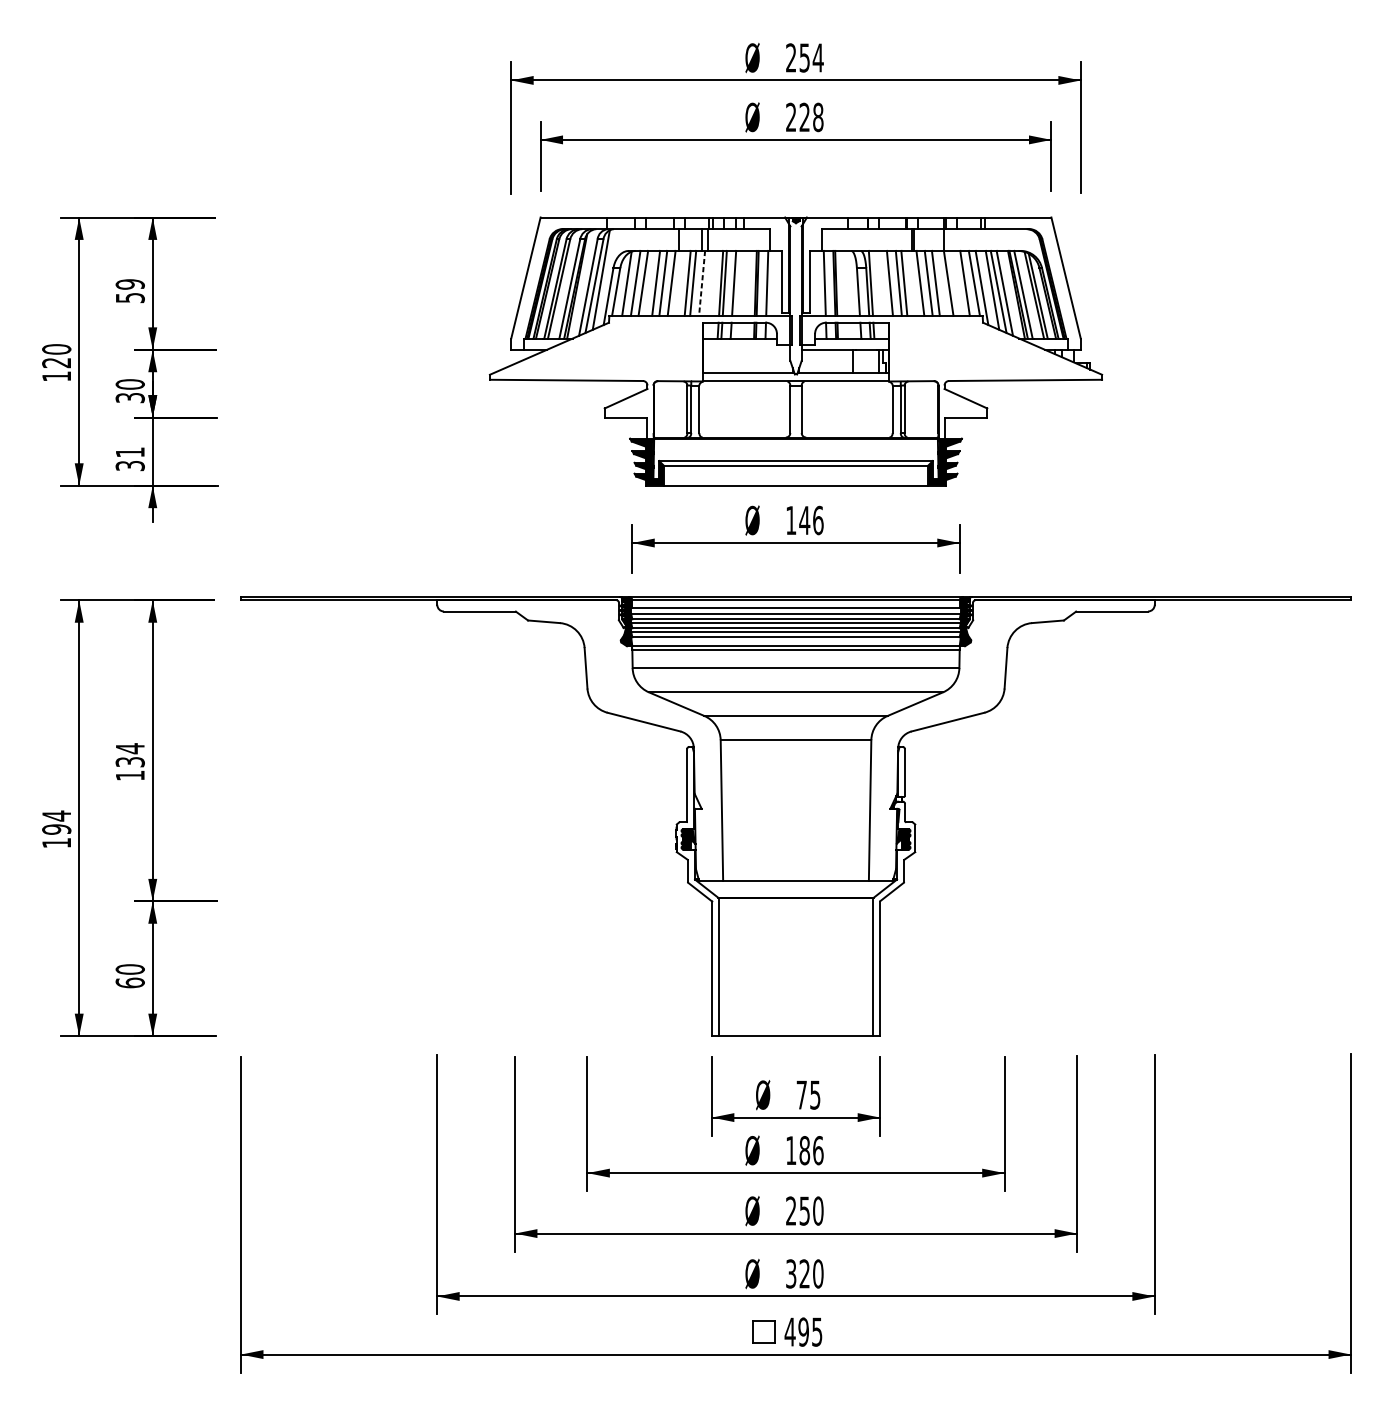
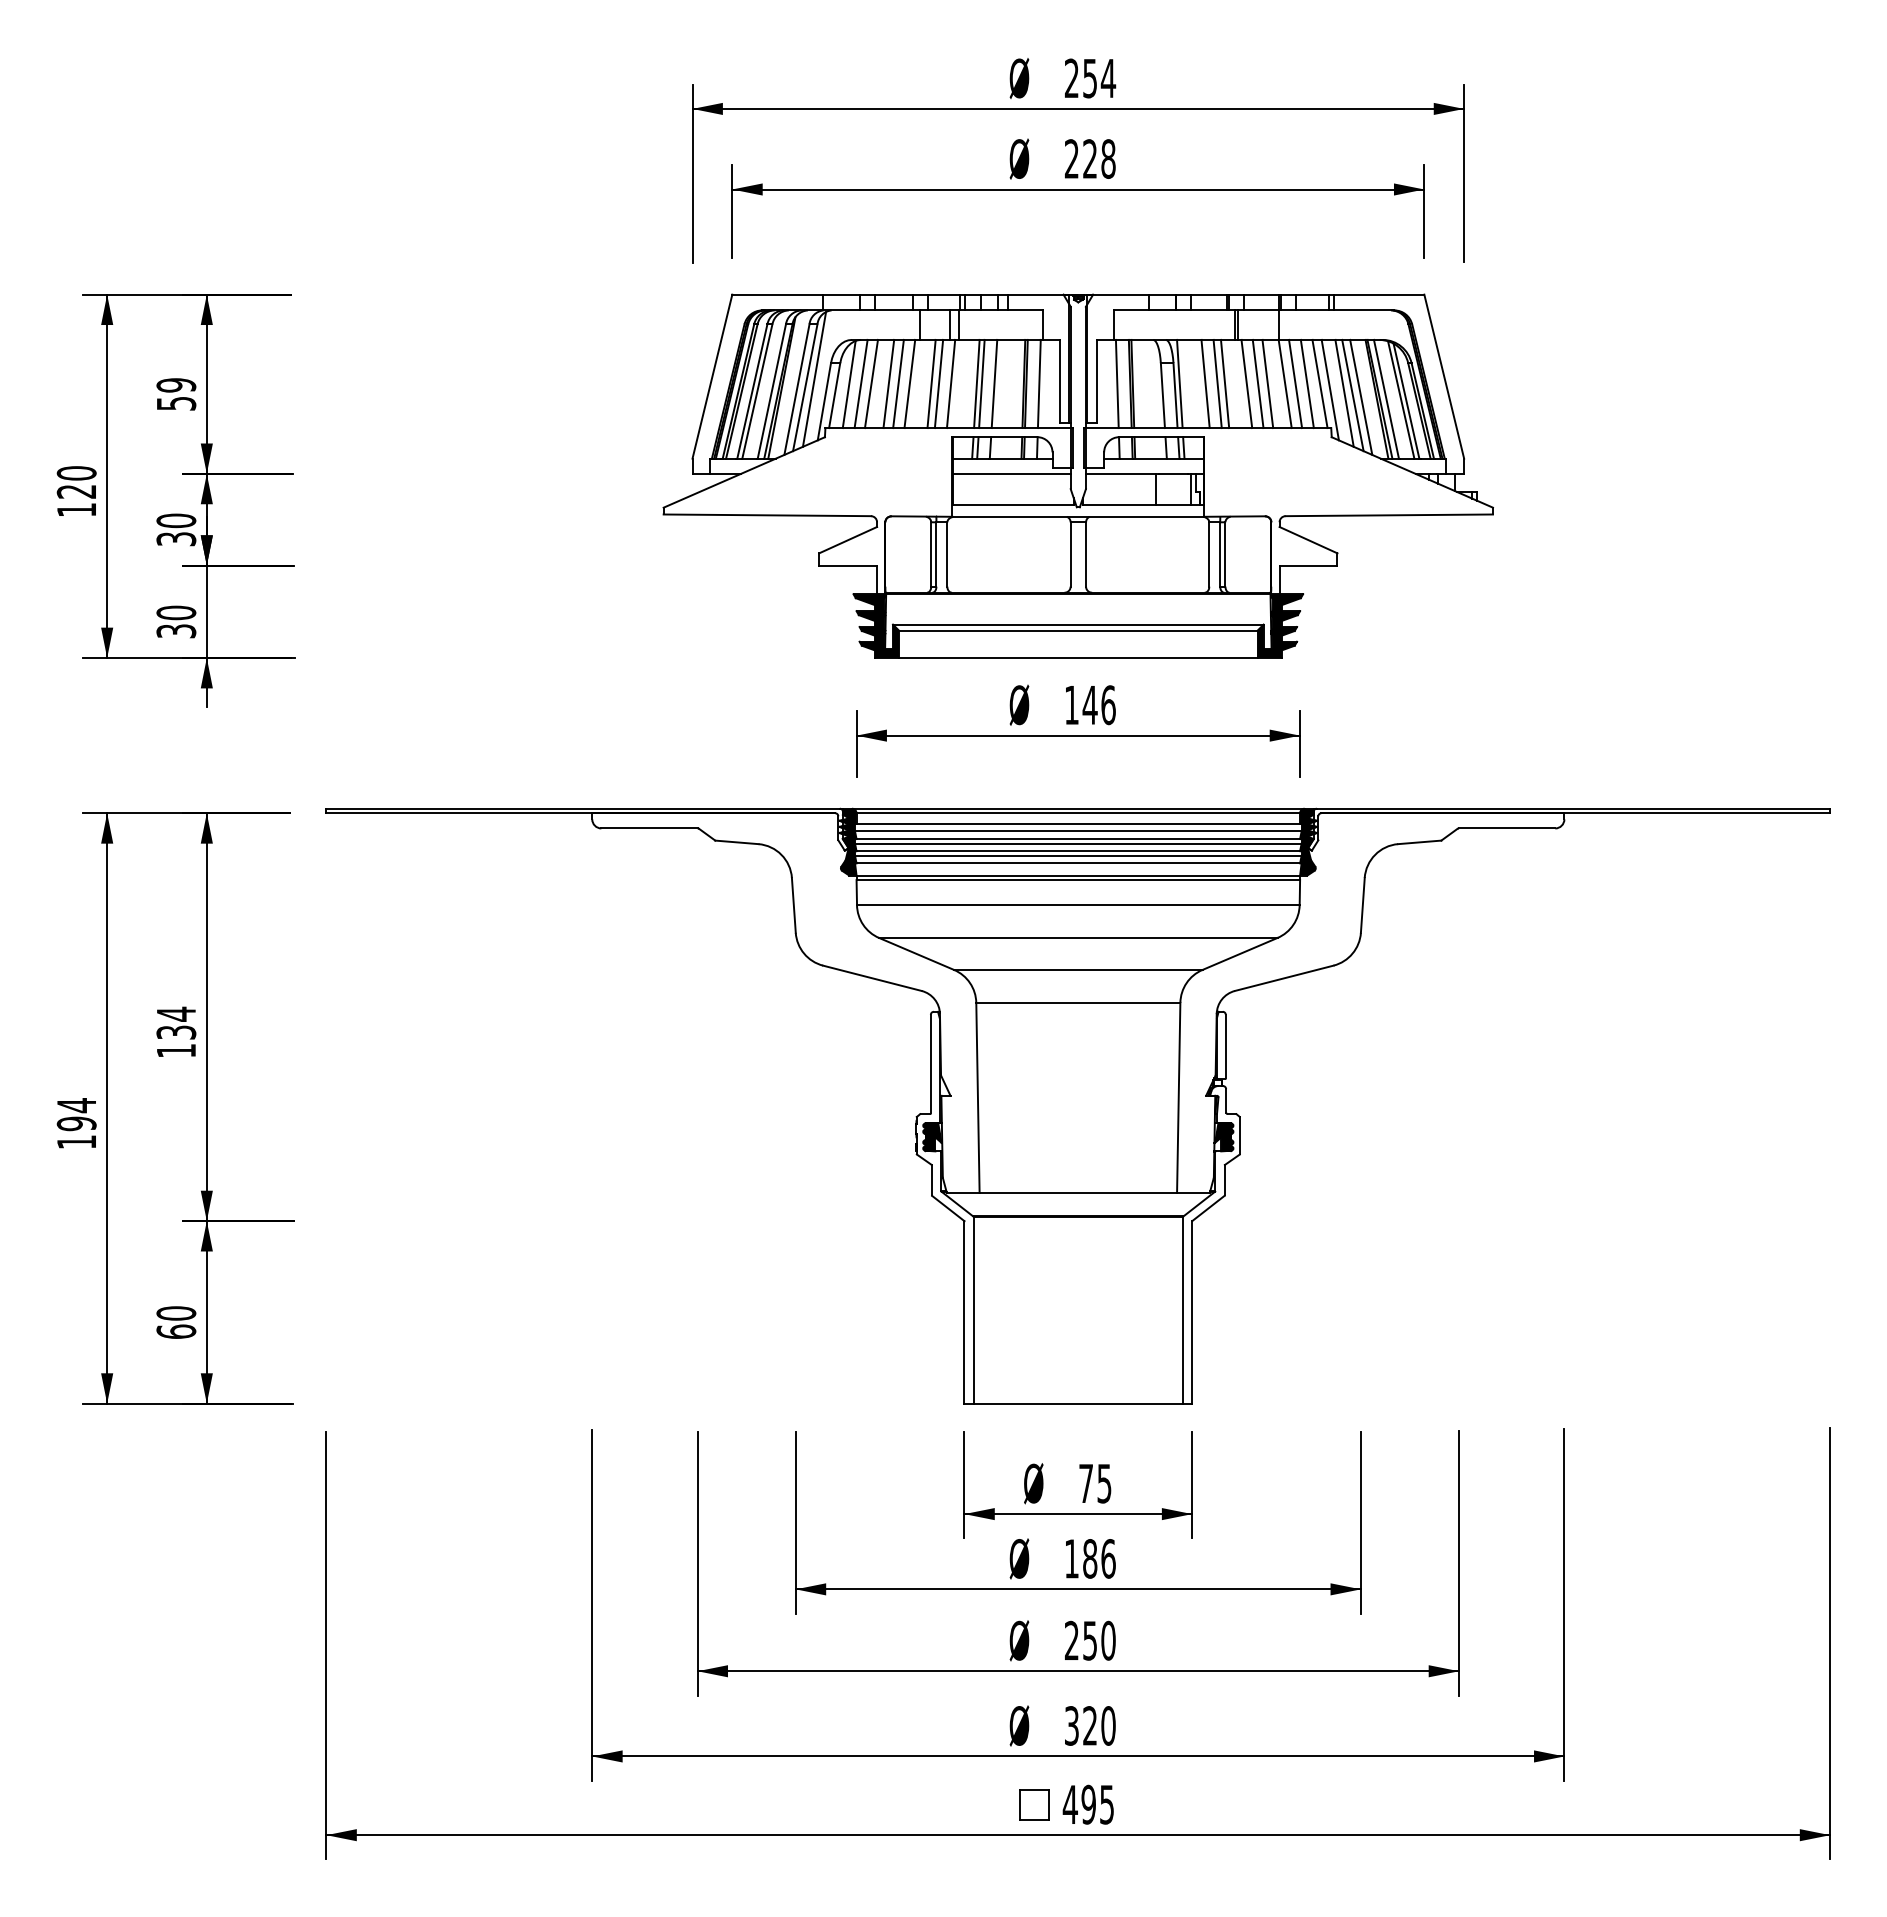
line: (702, 283) -> (951, 384), dashed -> solid
line: (956, 283) -> (1295, 383), added
line: (746, 349) -> (1011, 473), added
text: (130, 452) -> (176, 612), 31 -> 30

